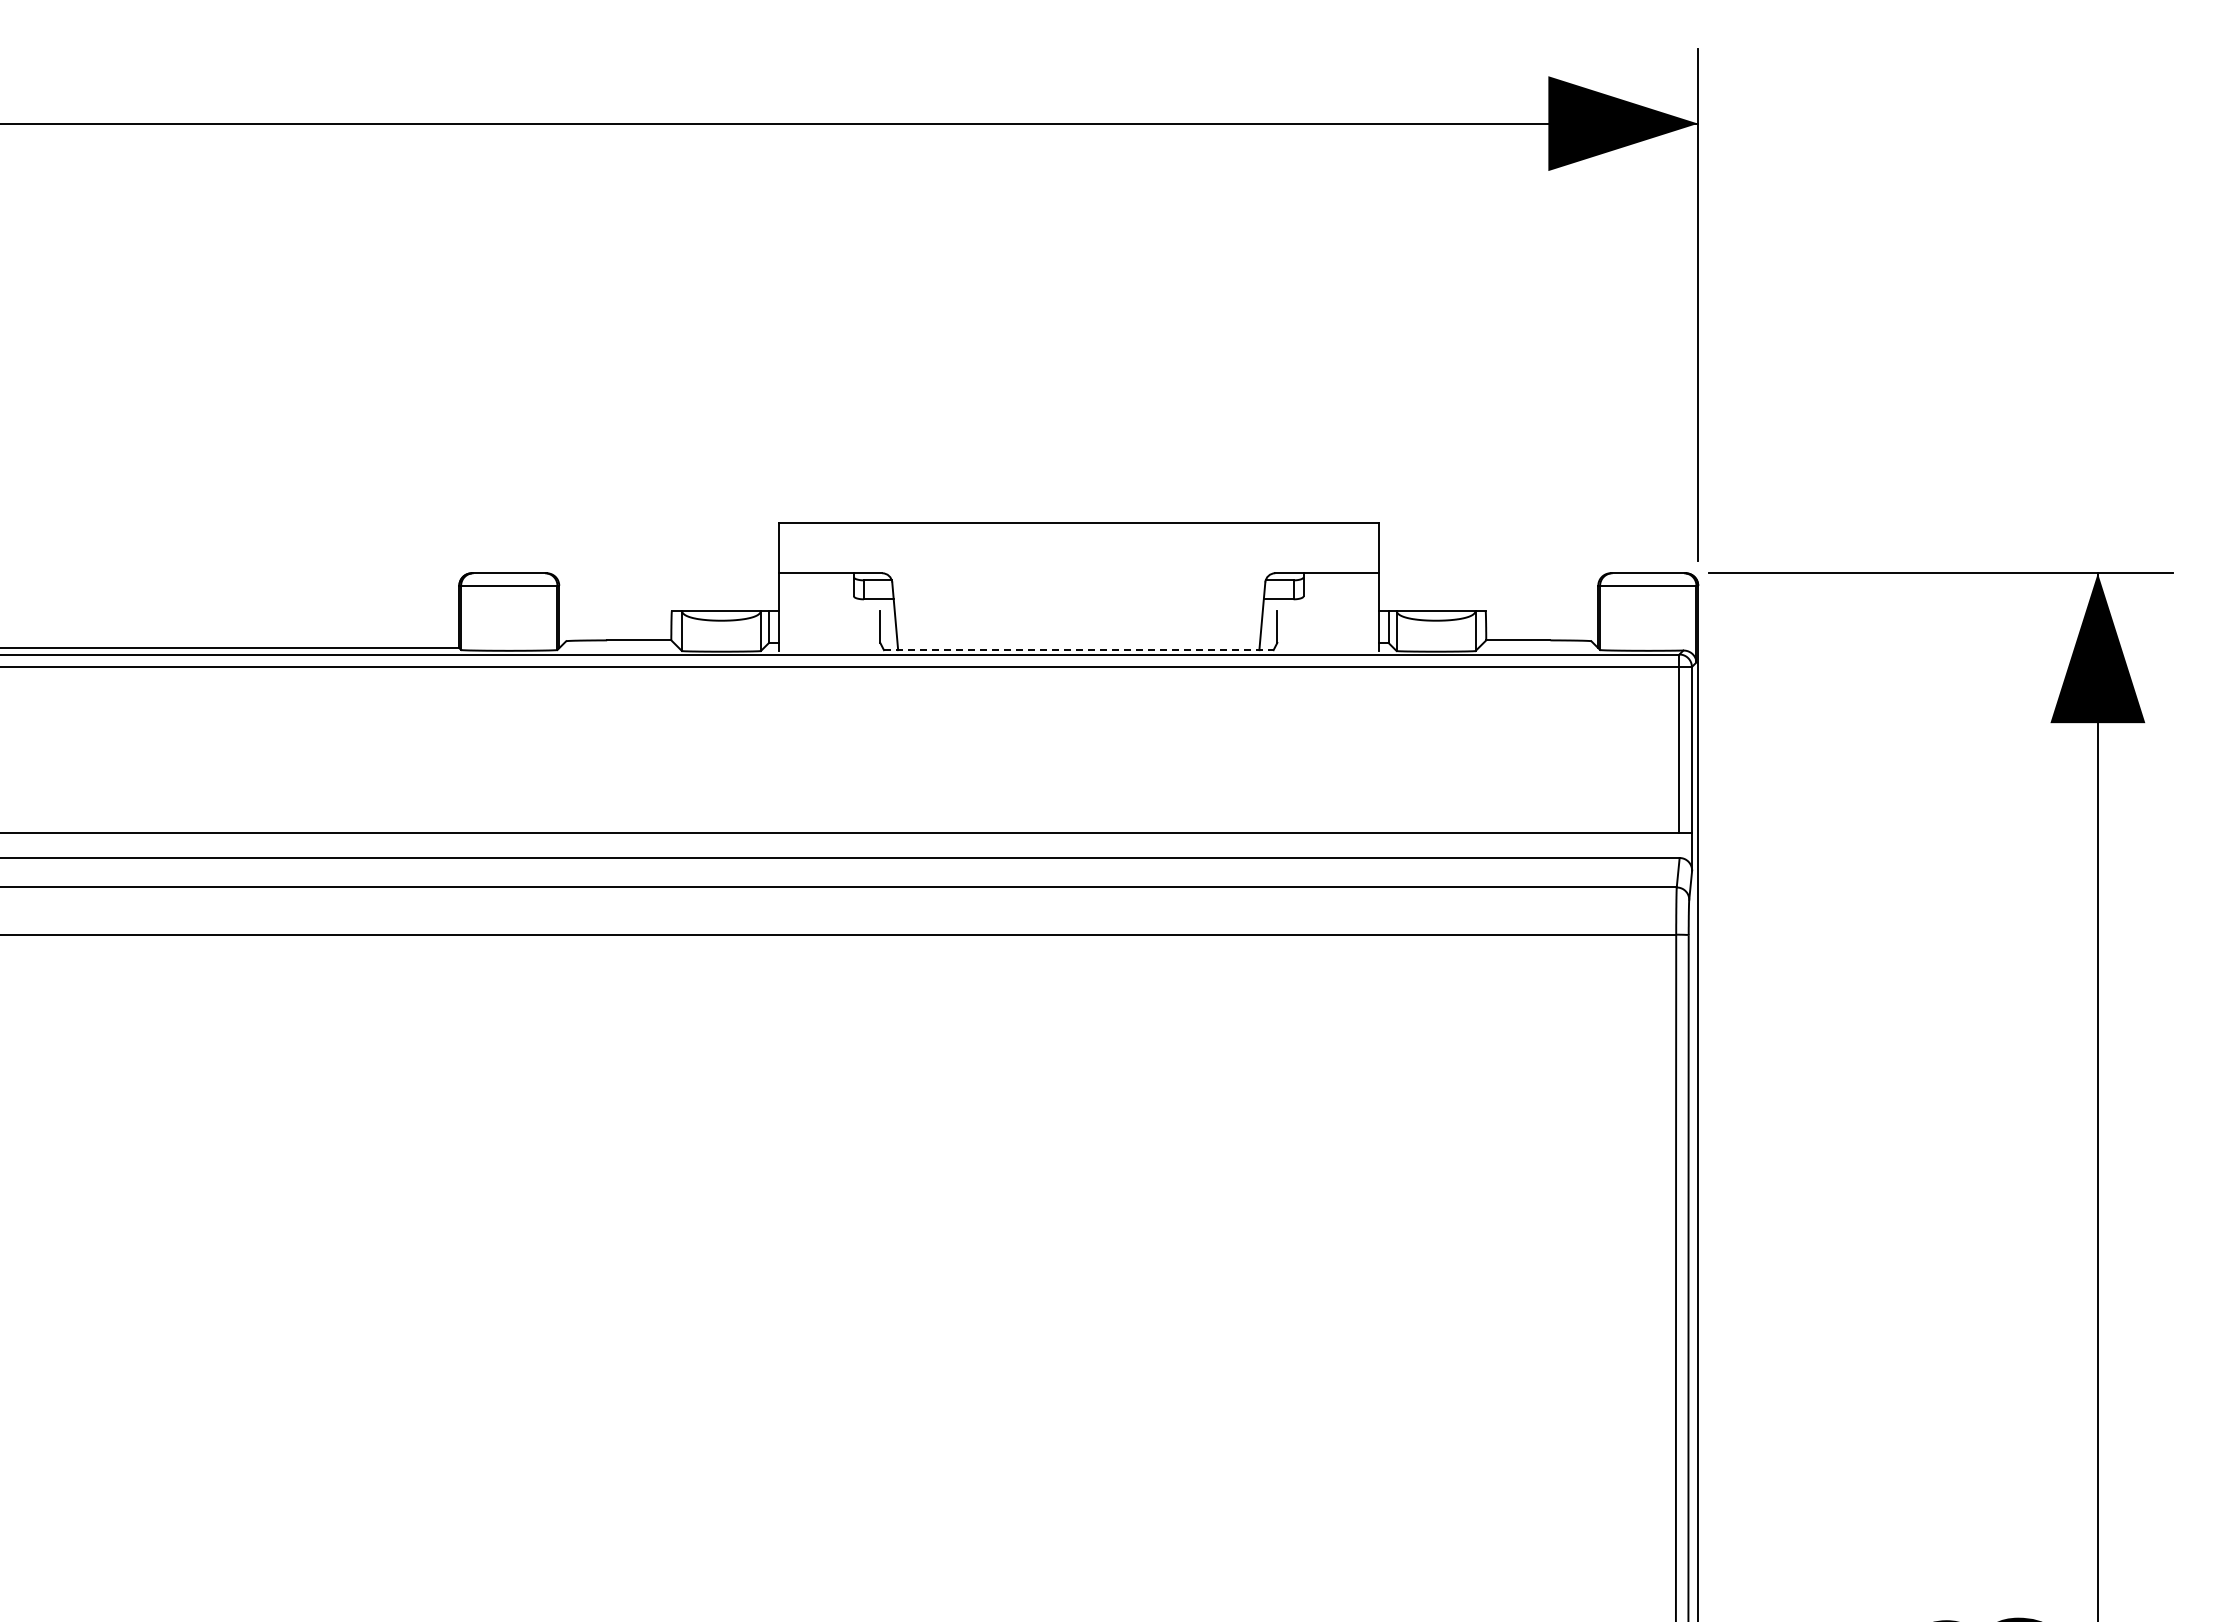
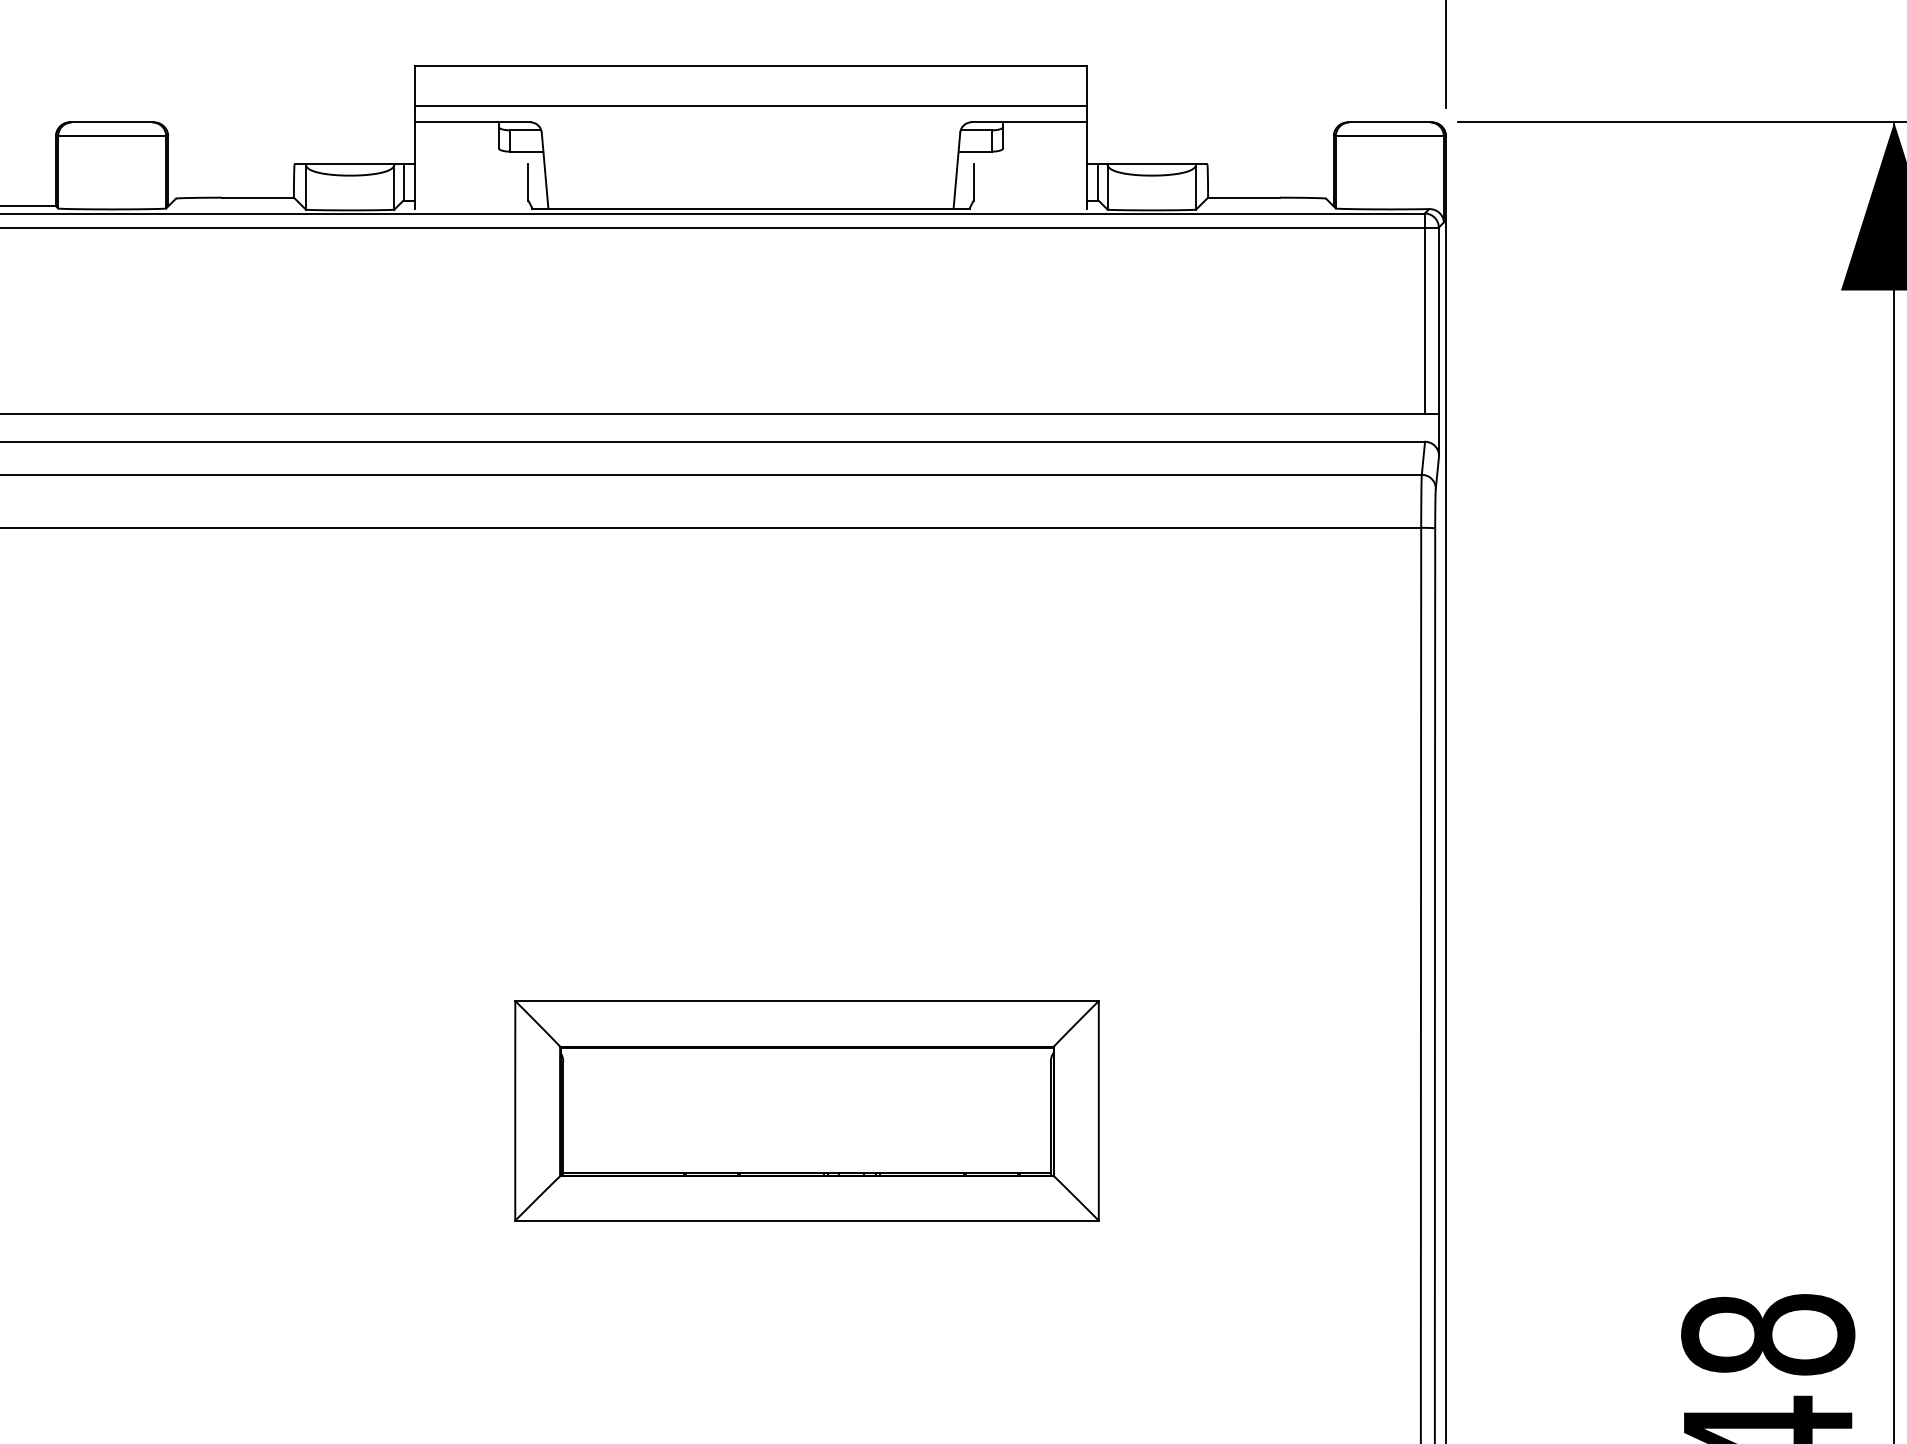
line: (1078, 558) -> (750, 105), added
line: (1078, 650) -> (750, 209), dashed -> solid
part: (1128, 1453) -> (806, 1109), added

